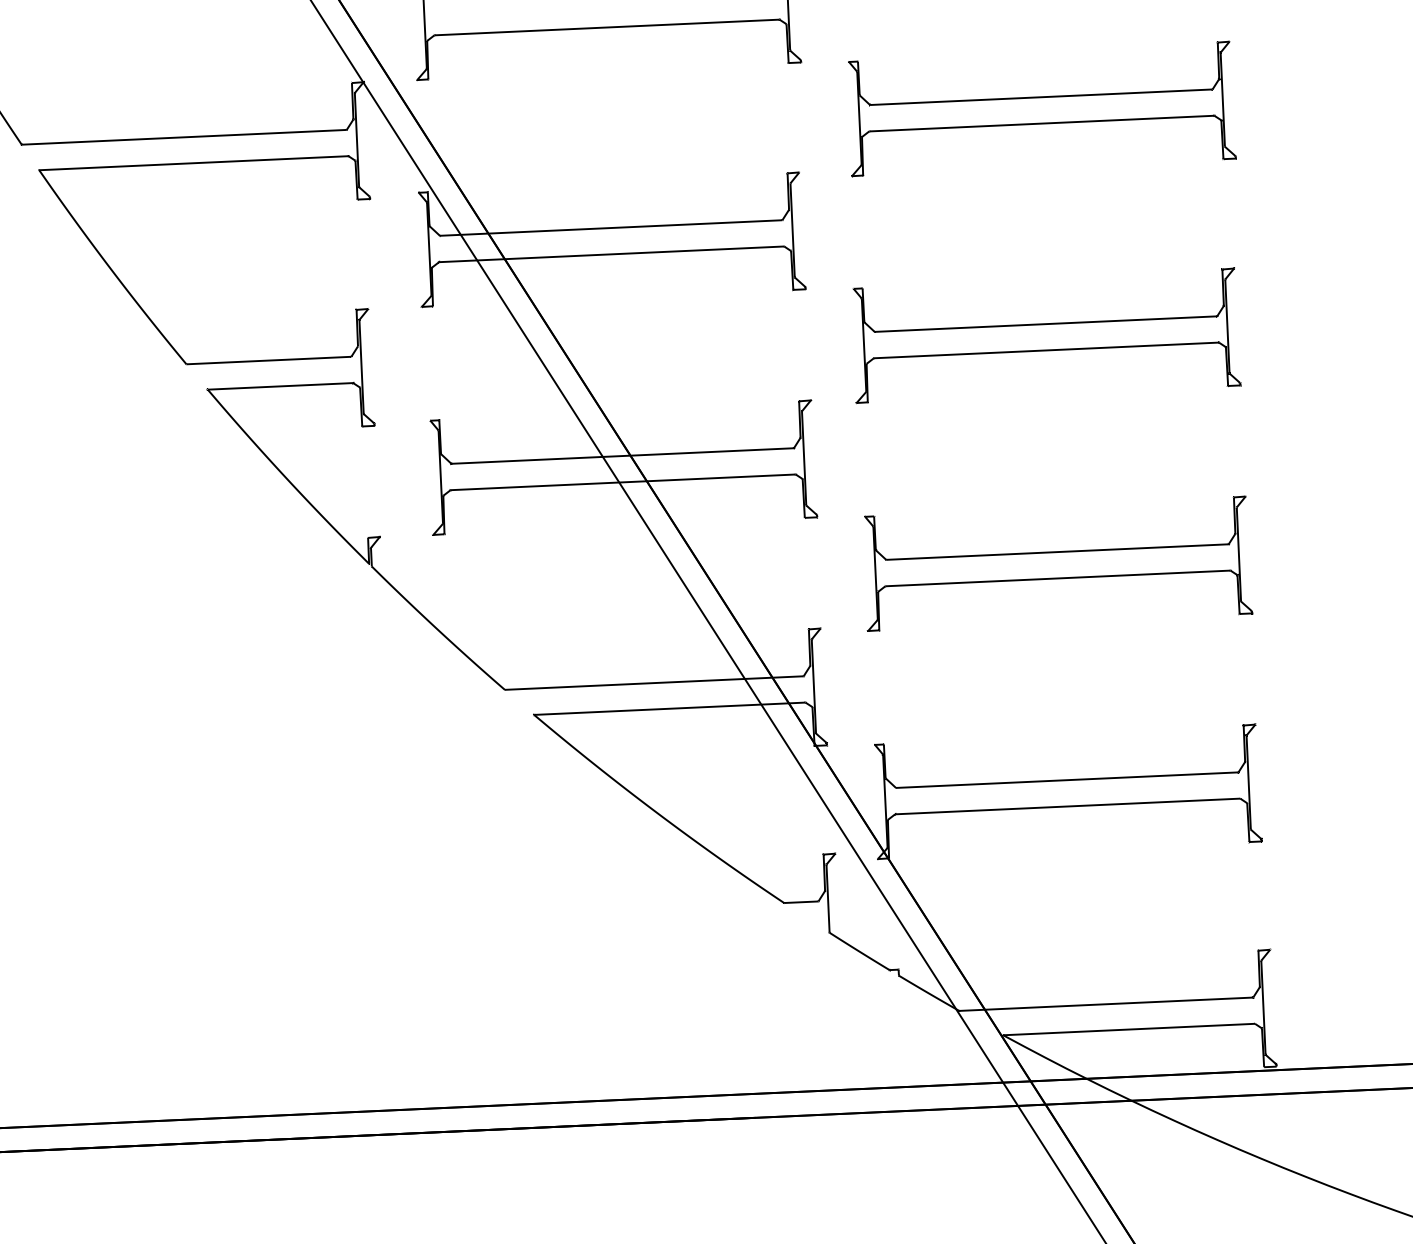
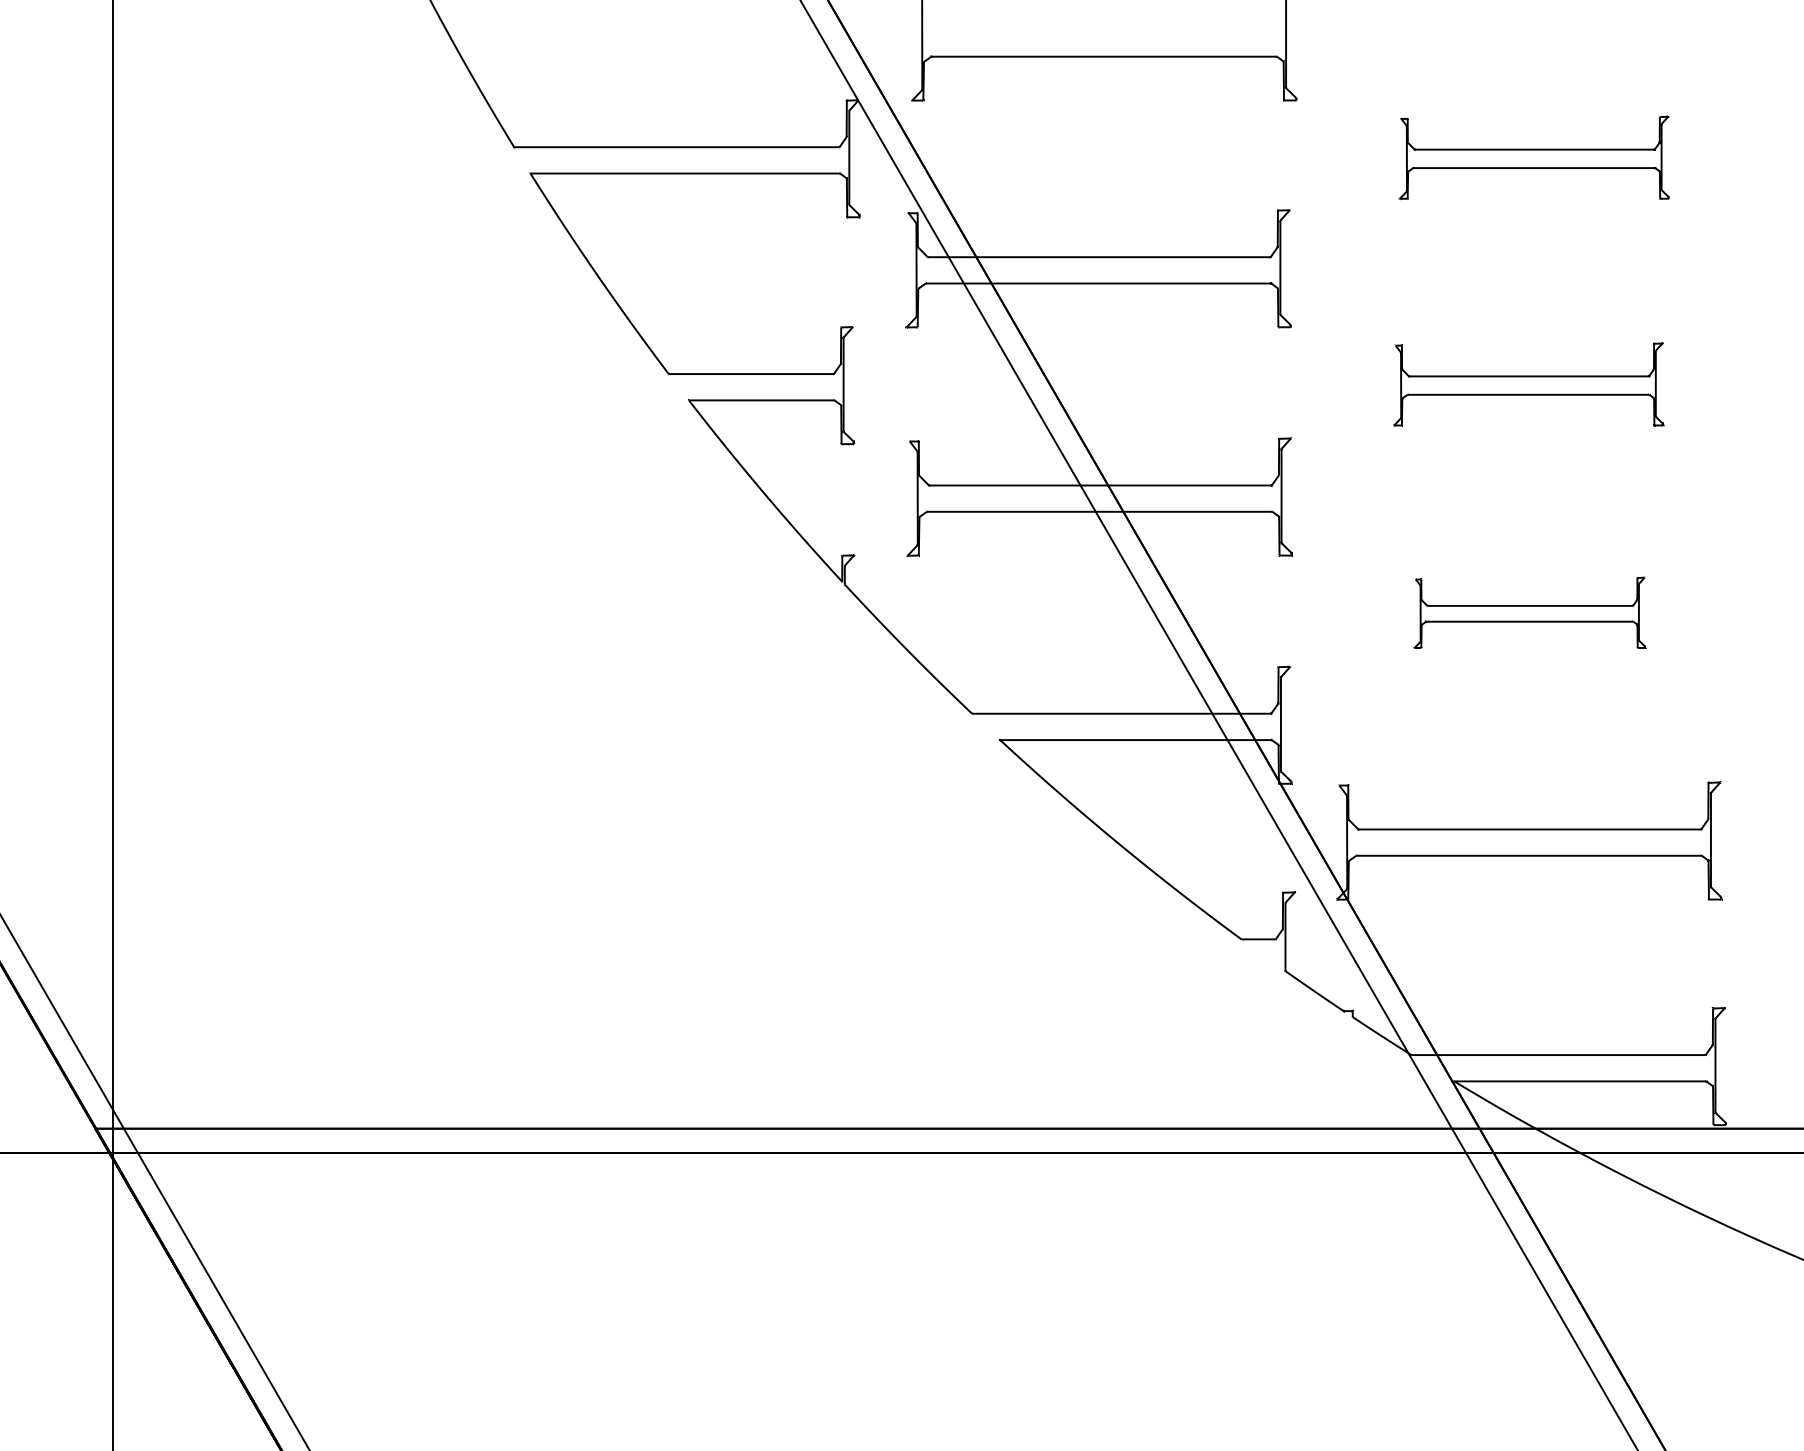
part: (1041, 108) -> (1534, 157), size x0.7
part: (1045, 335) -> (1528, 384), size x0.7
part: (1057, 563) -> (1529, 612), size x0.6

